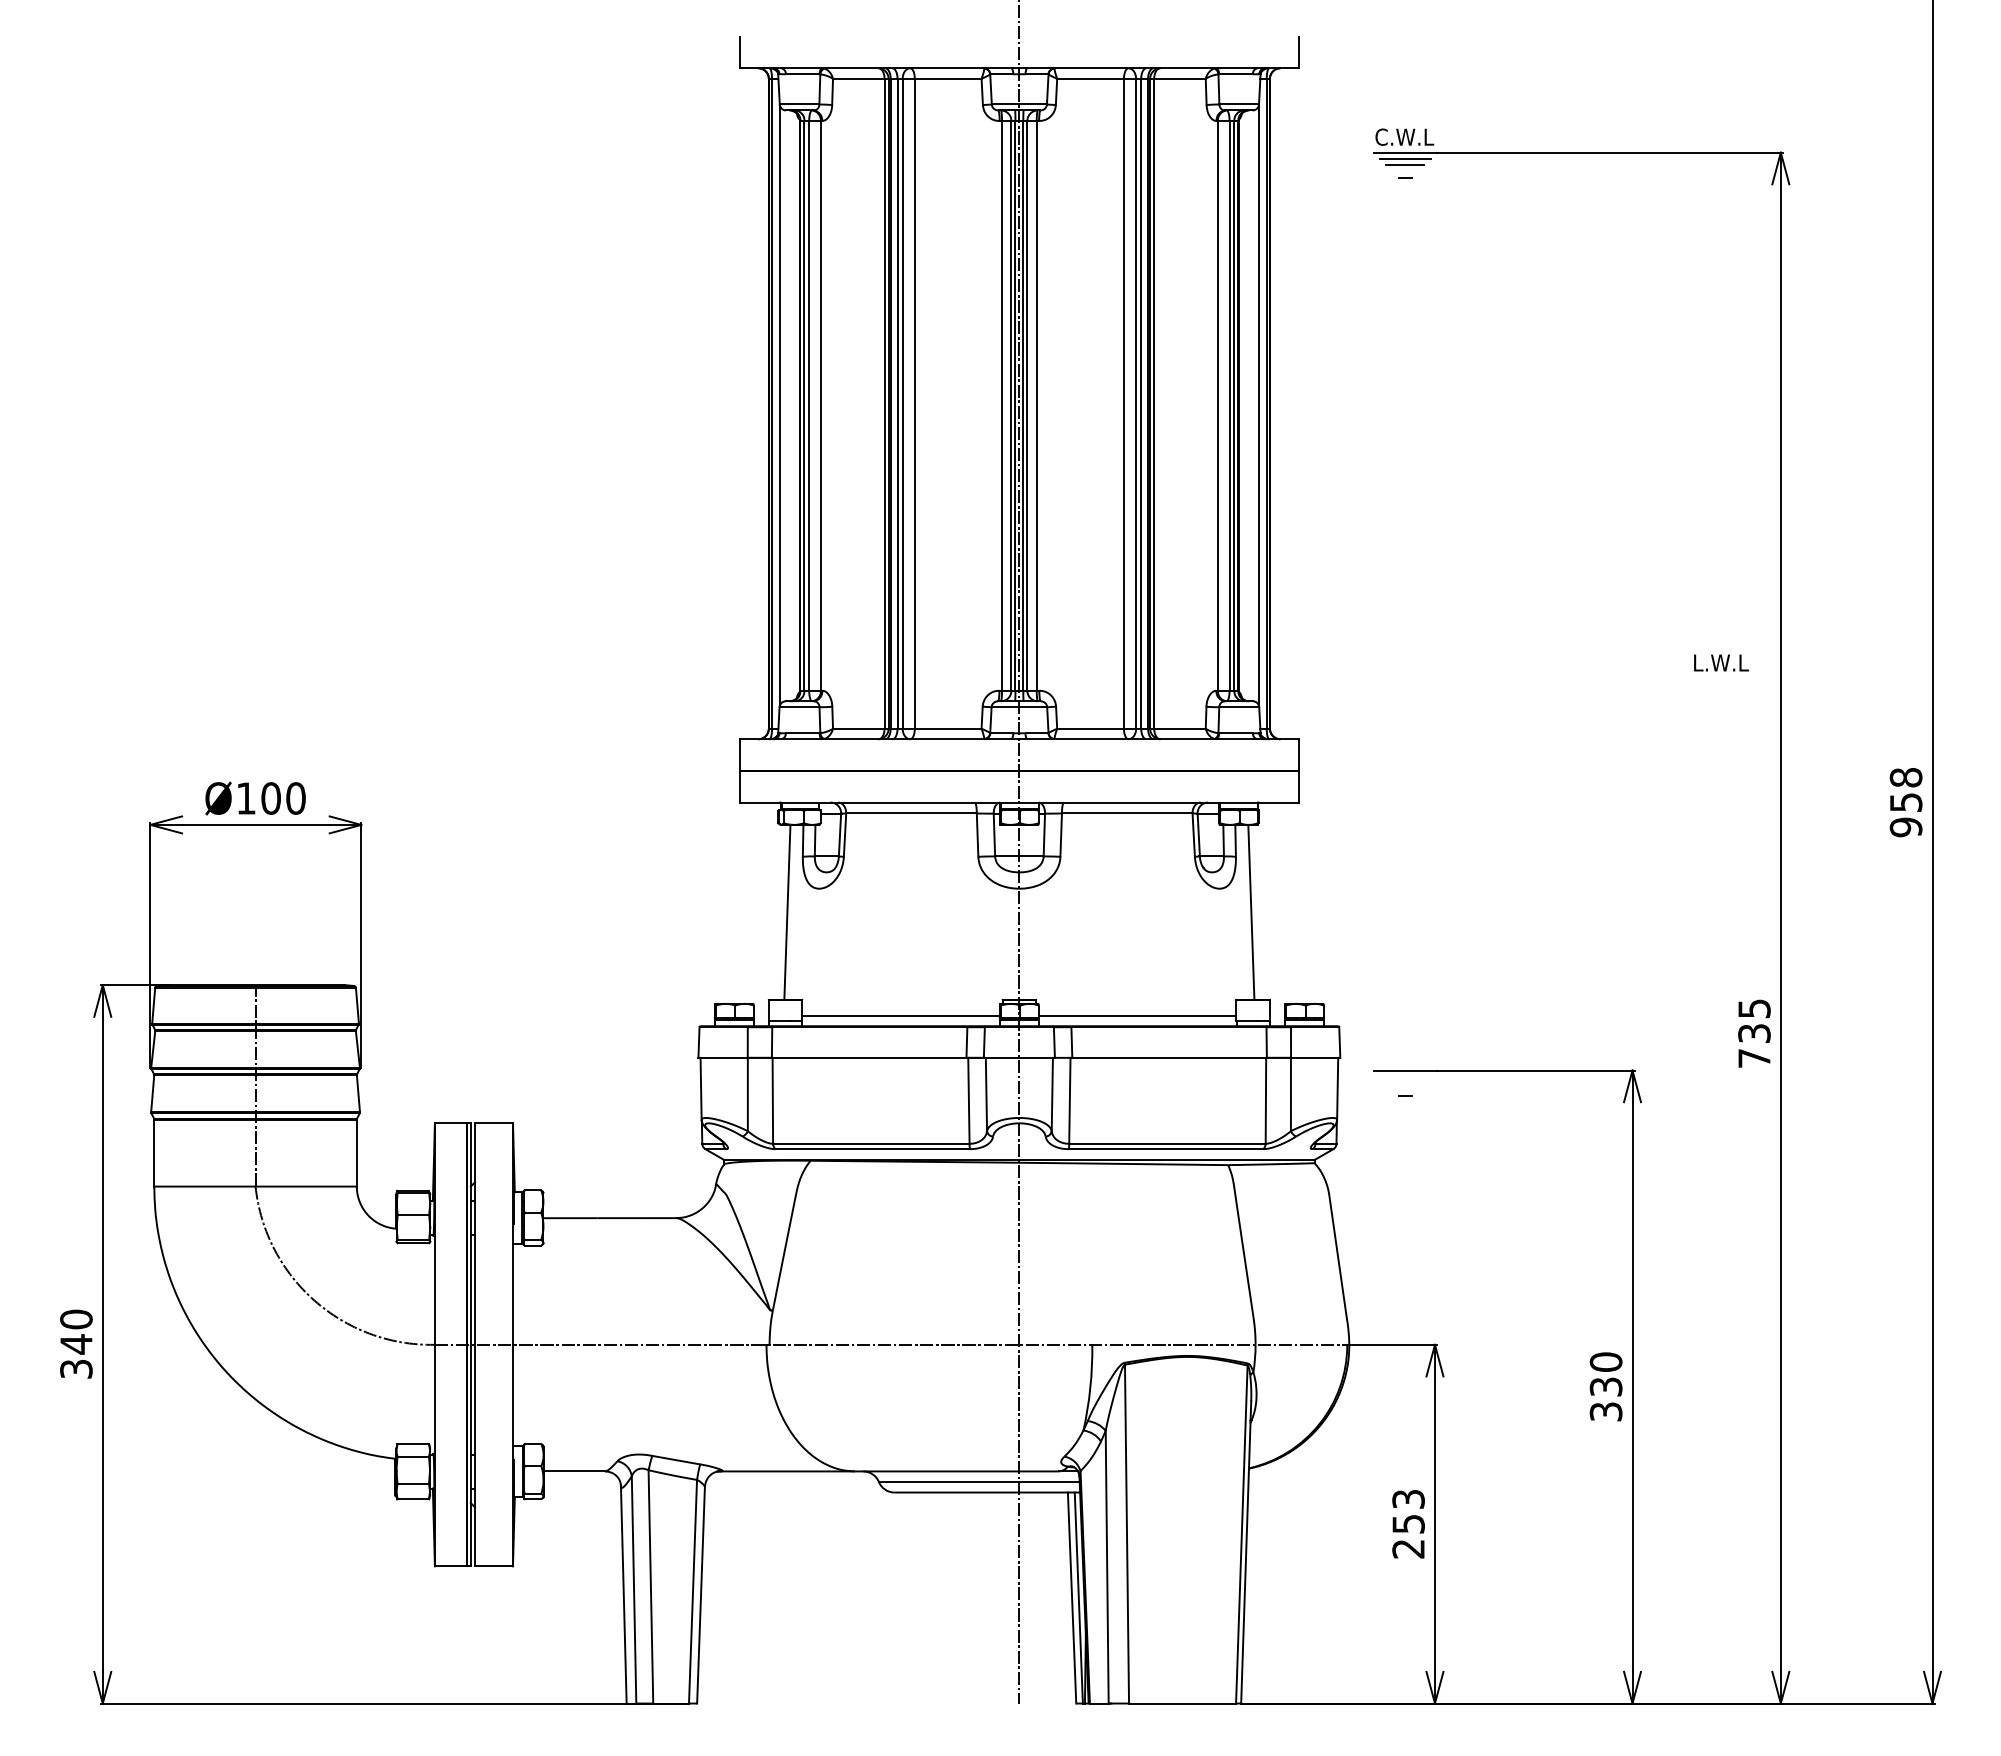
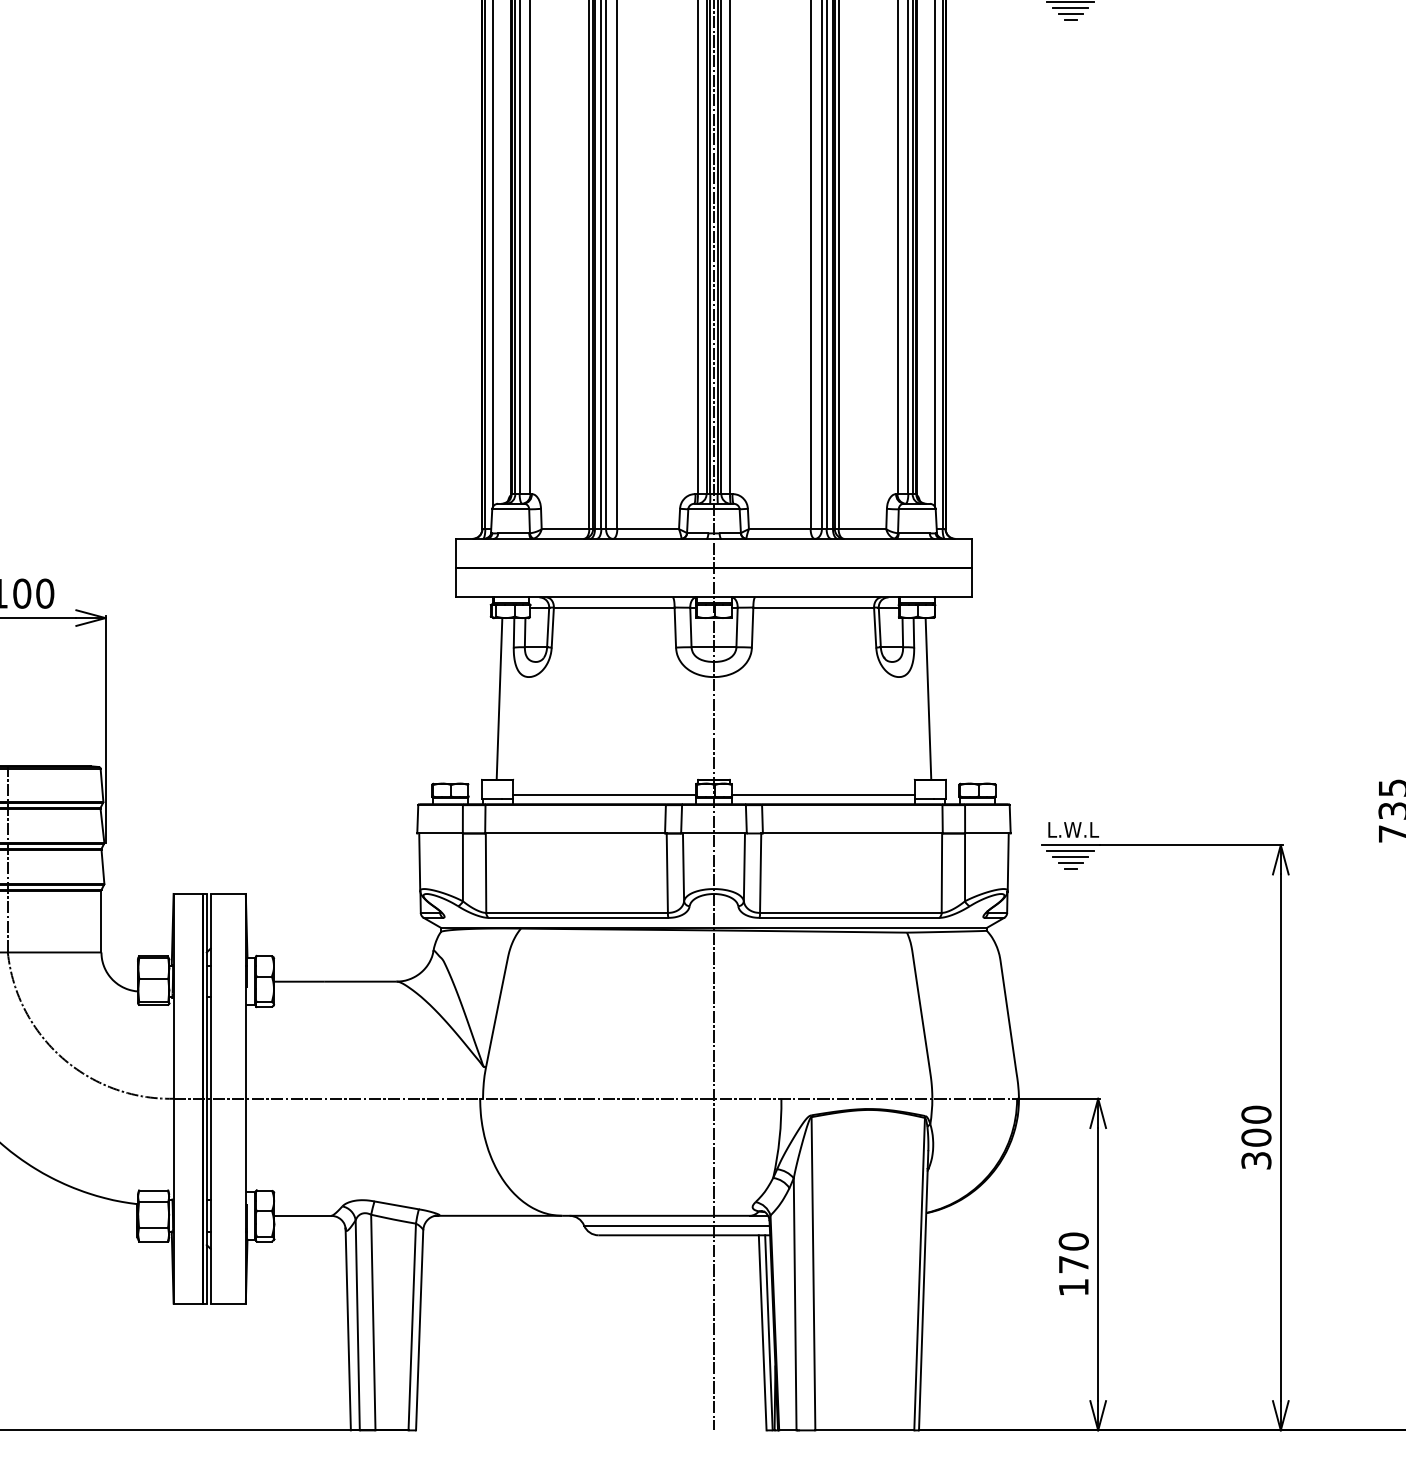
line: (1405, 171) -> (1070, 14), added
text: (1721, 662) -> (1073, 829), moved
line: (1405, 1076) -> (1070, 850), added
line: (1405, 1083) -> (1070, 857), added
line: (1405, 1089) -> (1070, 862), added
text: (1605, 1386) -> (1255, 1137), 330 -> 300
text: (1408, 1523) -> (1073, 1263), 253 -> 170

